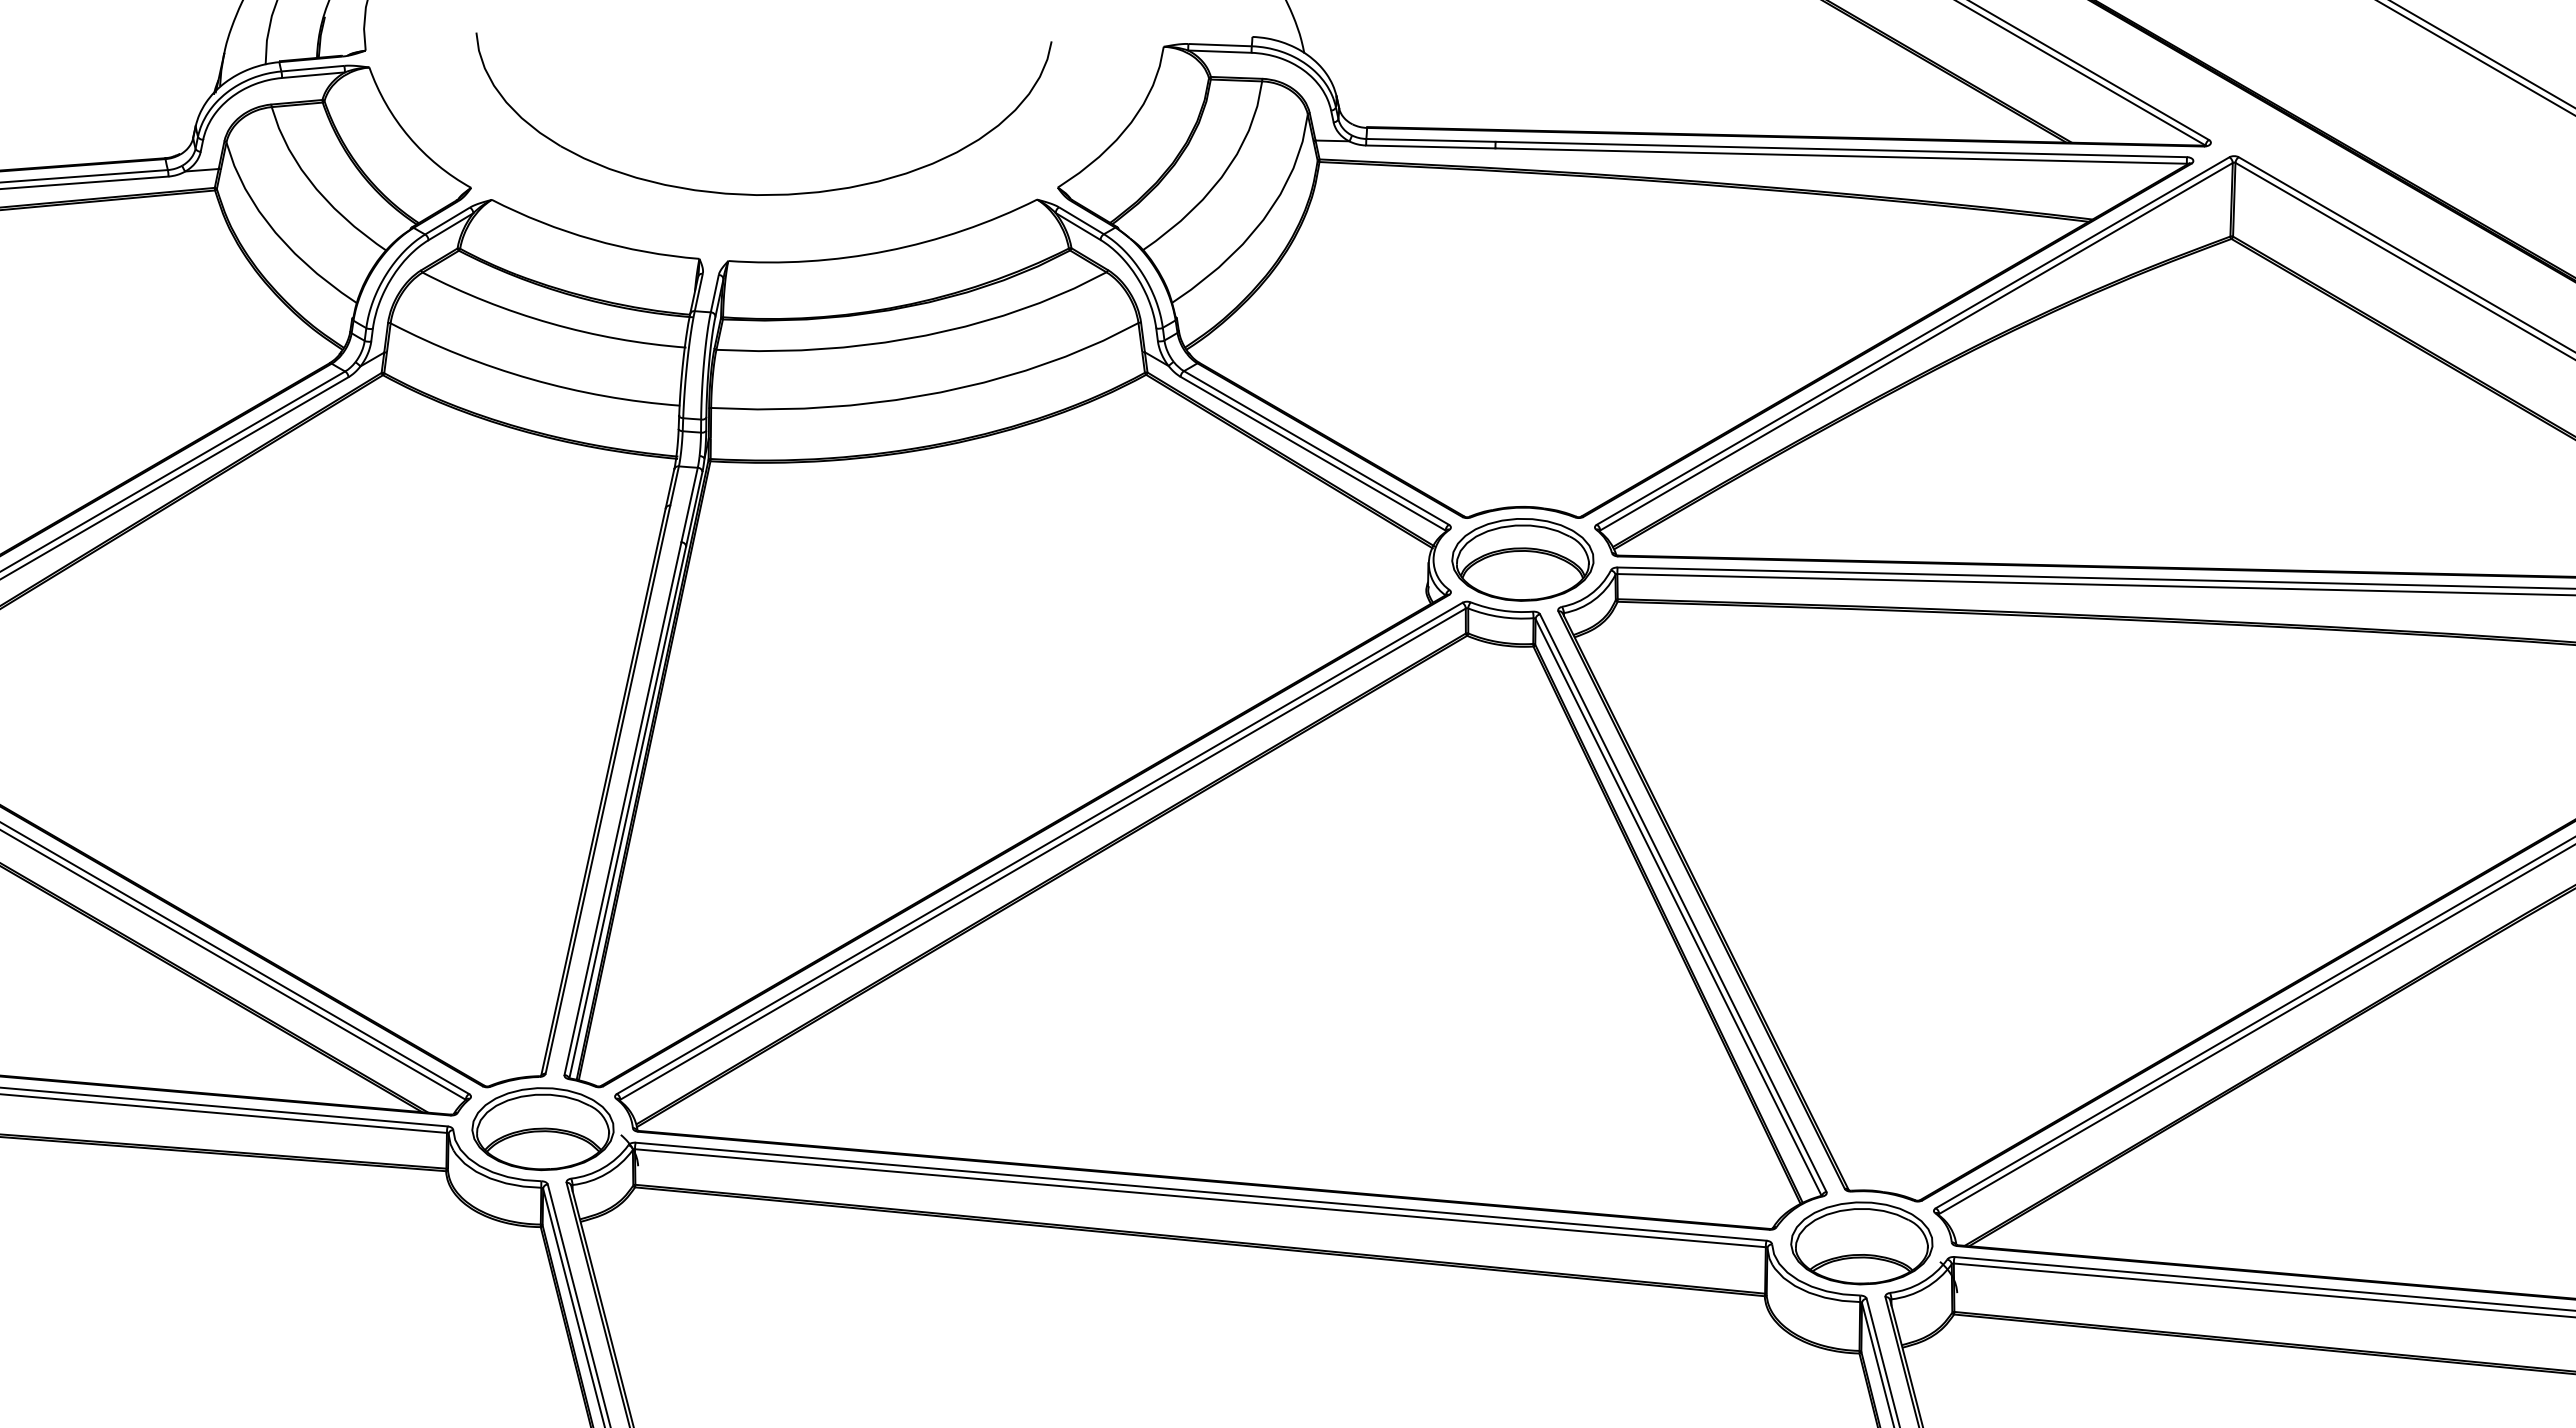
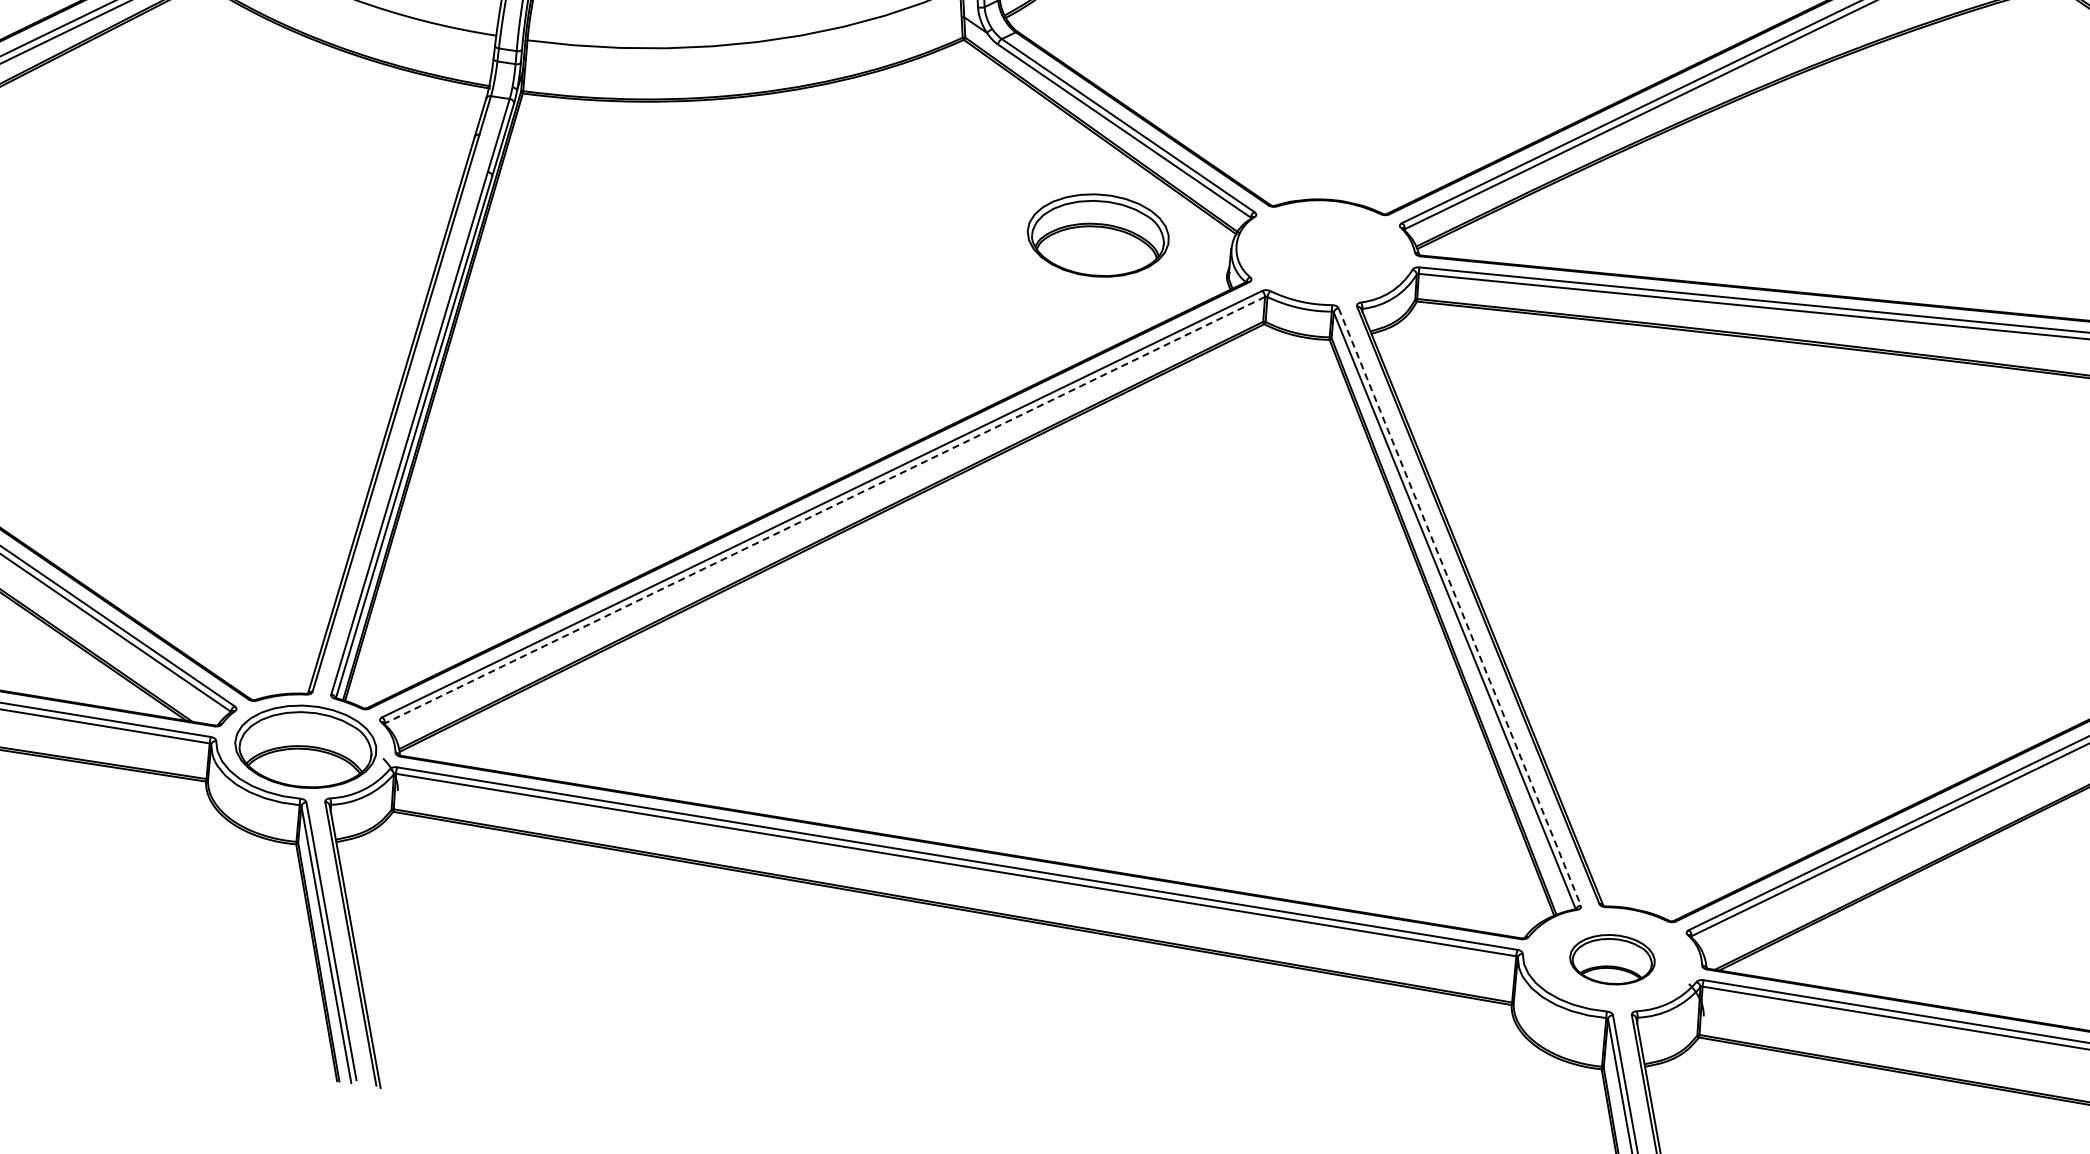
part: (1522, 559) -> (1097, 235), moved
line: (1043, 854) -> (825, 510), solid -> dashed
line: (1683, 903) -> (1460, 607), solid -> dashed
part: (1861, 1243) -> (1612, 959), size x0.6

